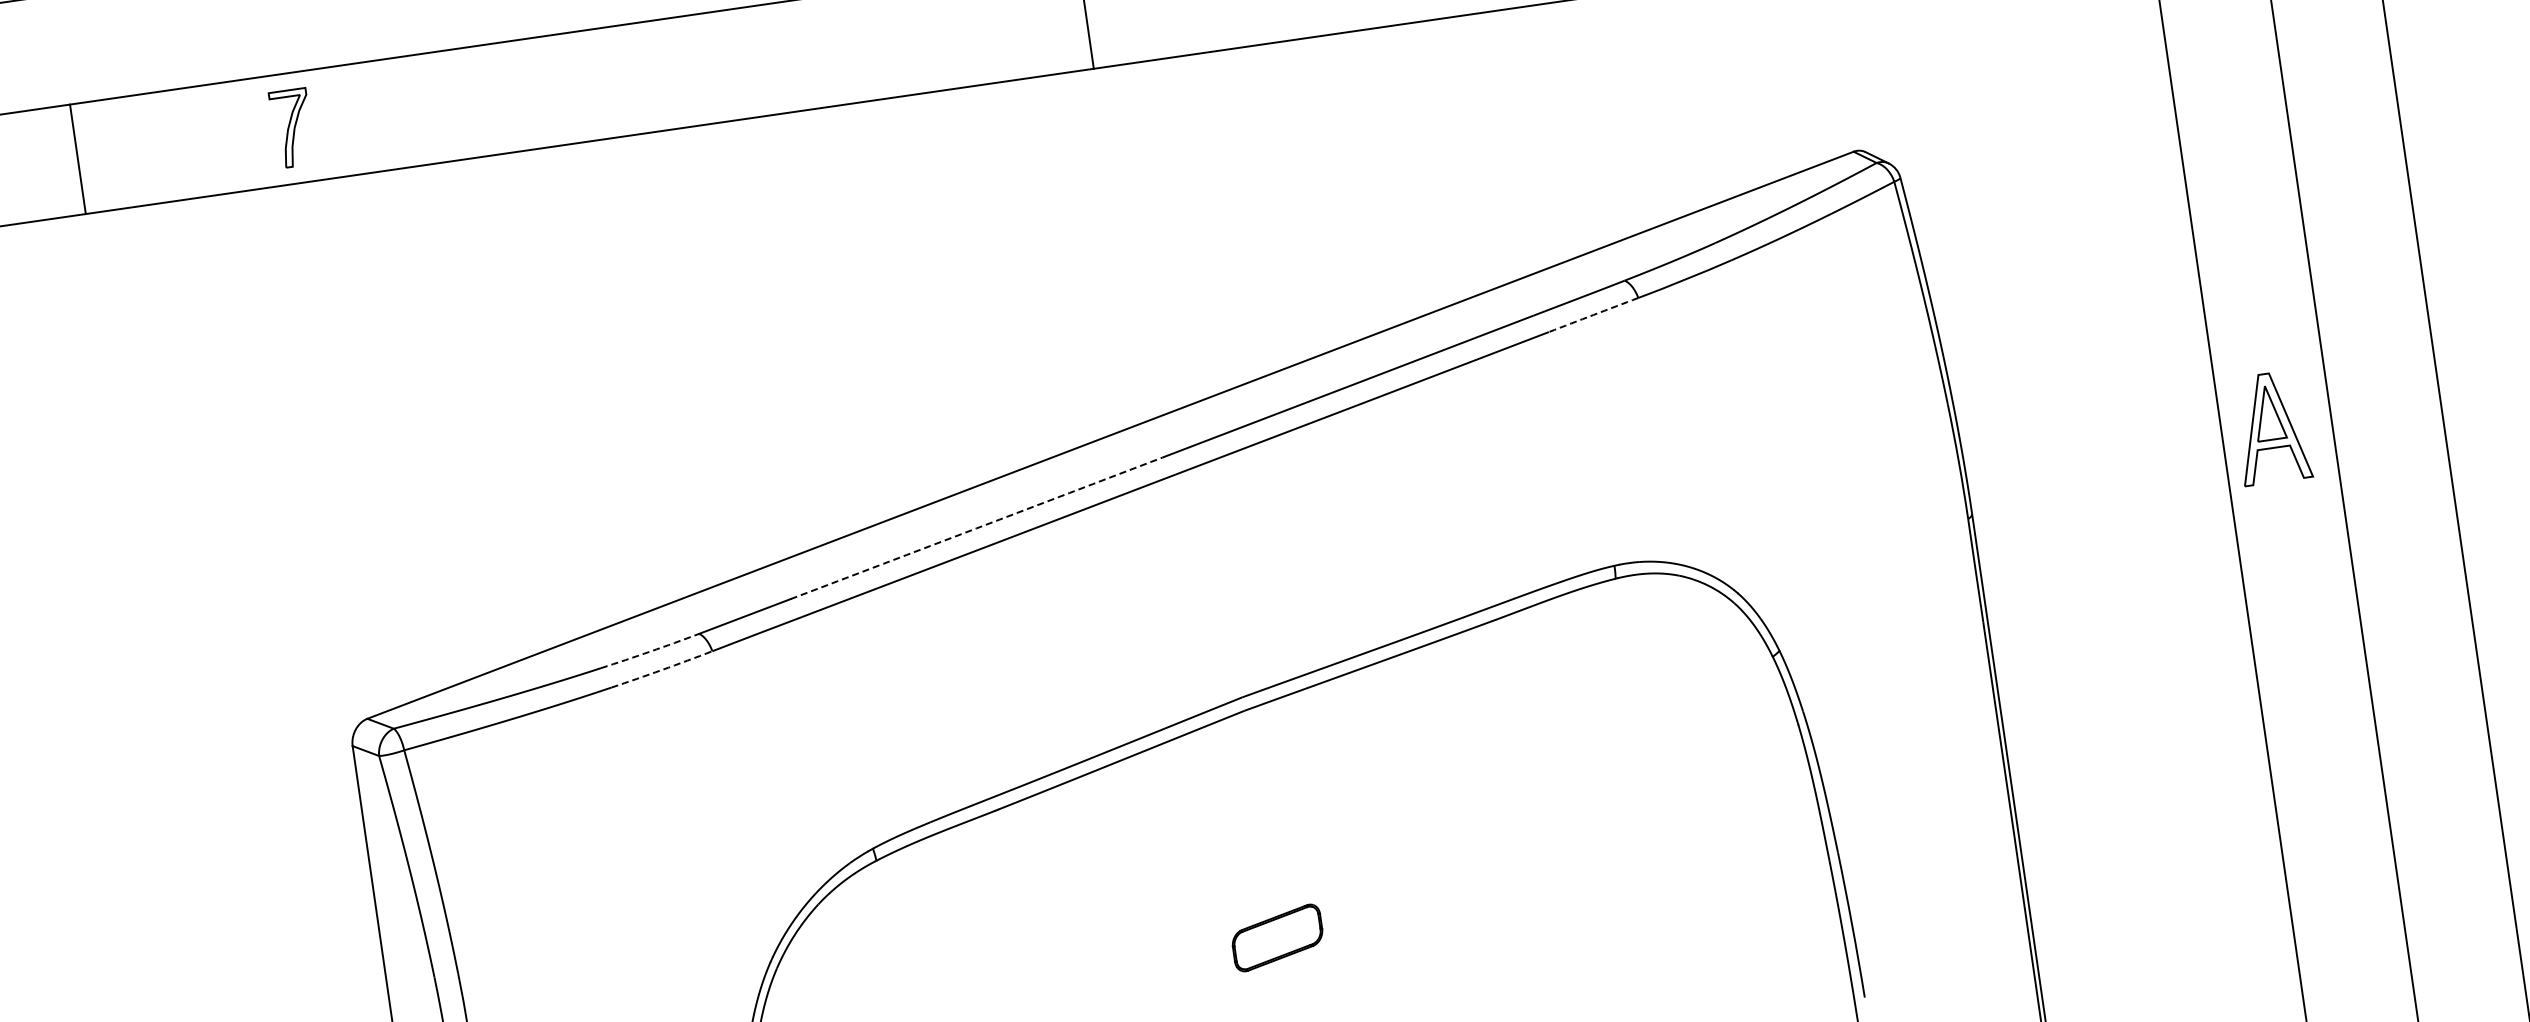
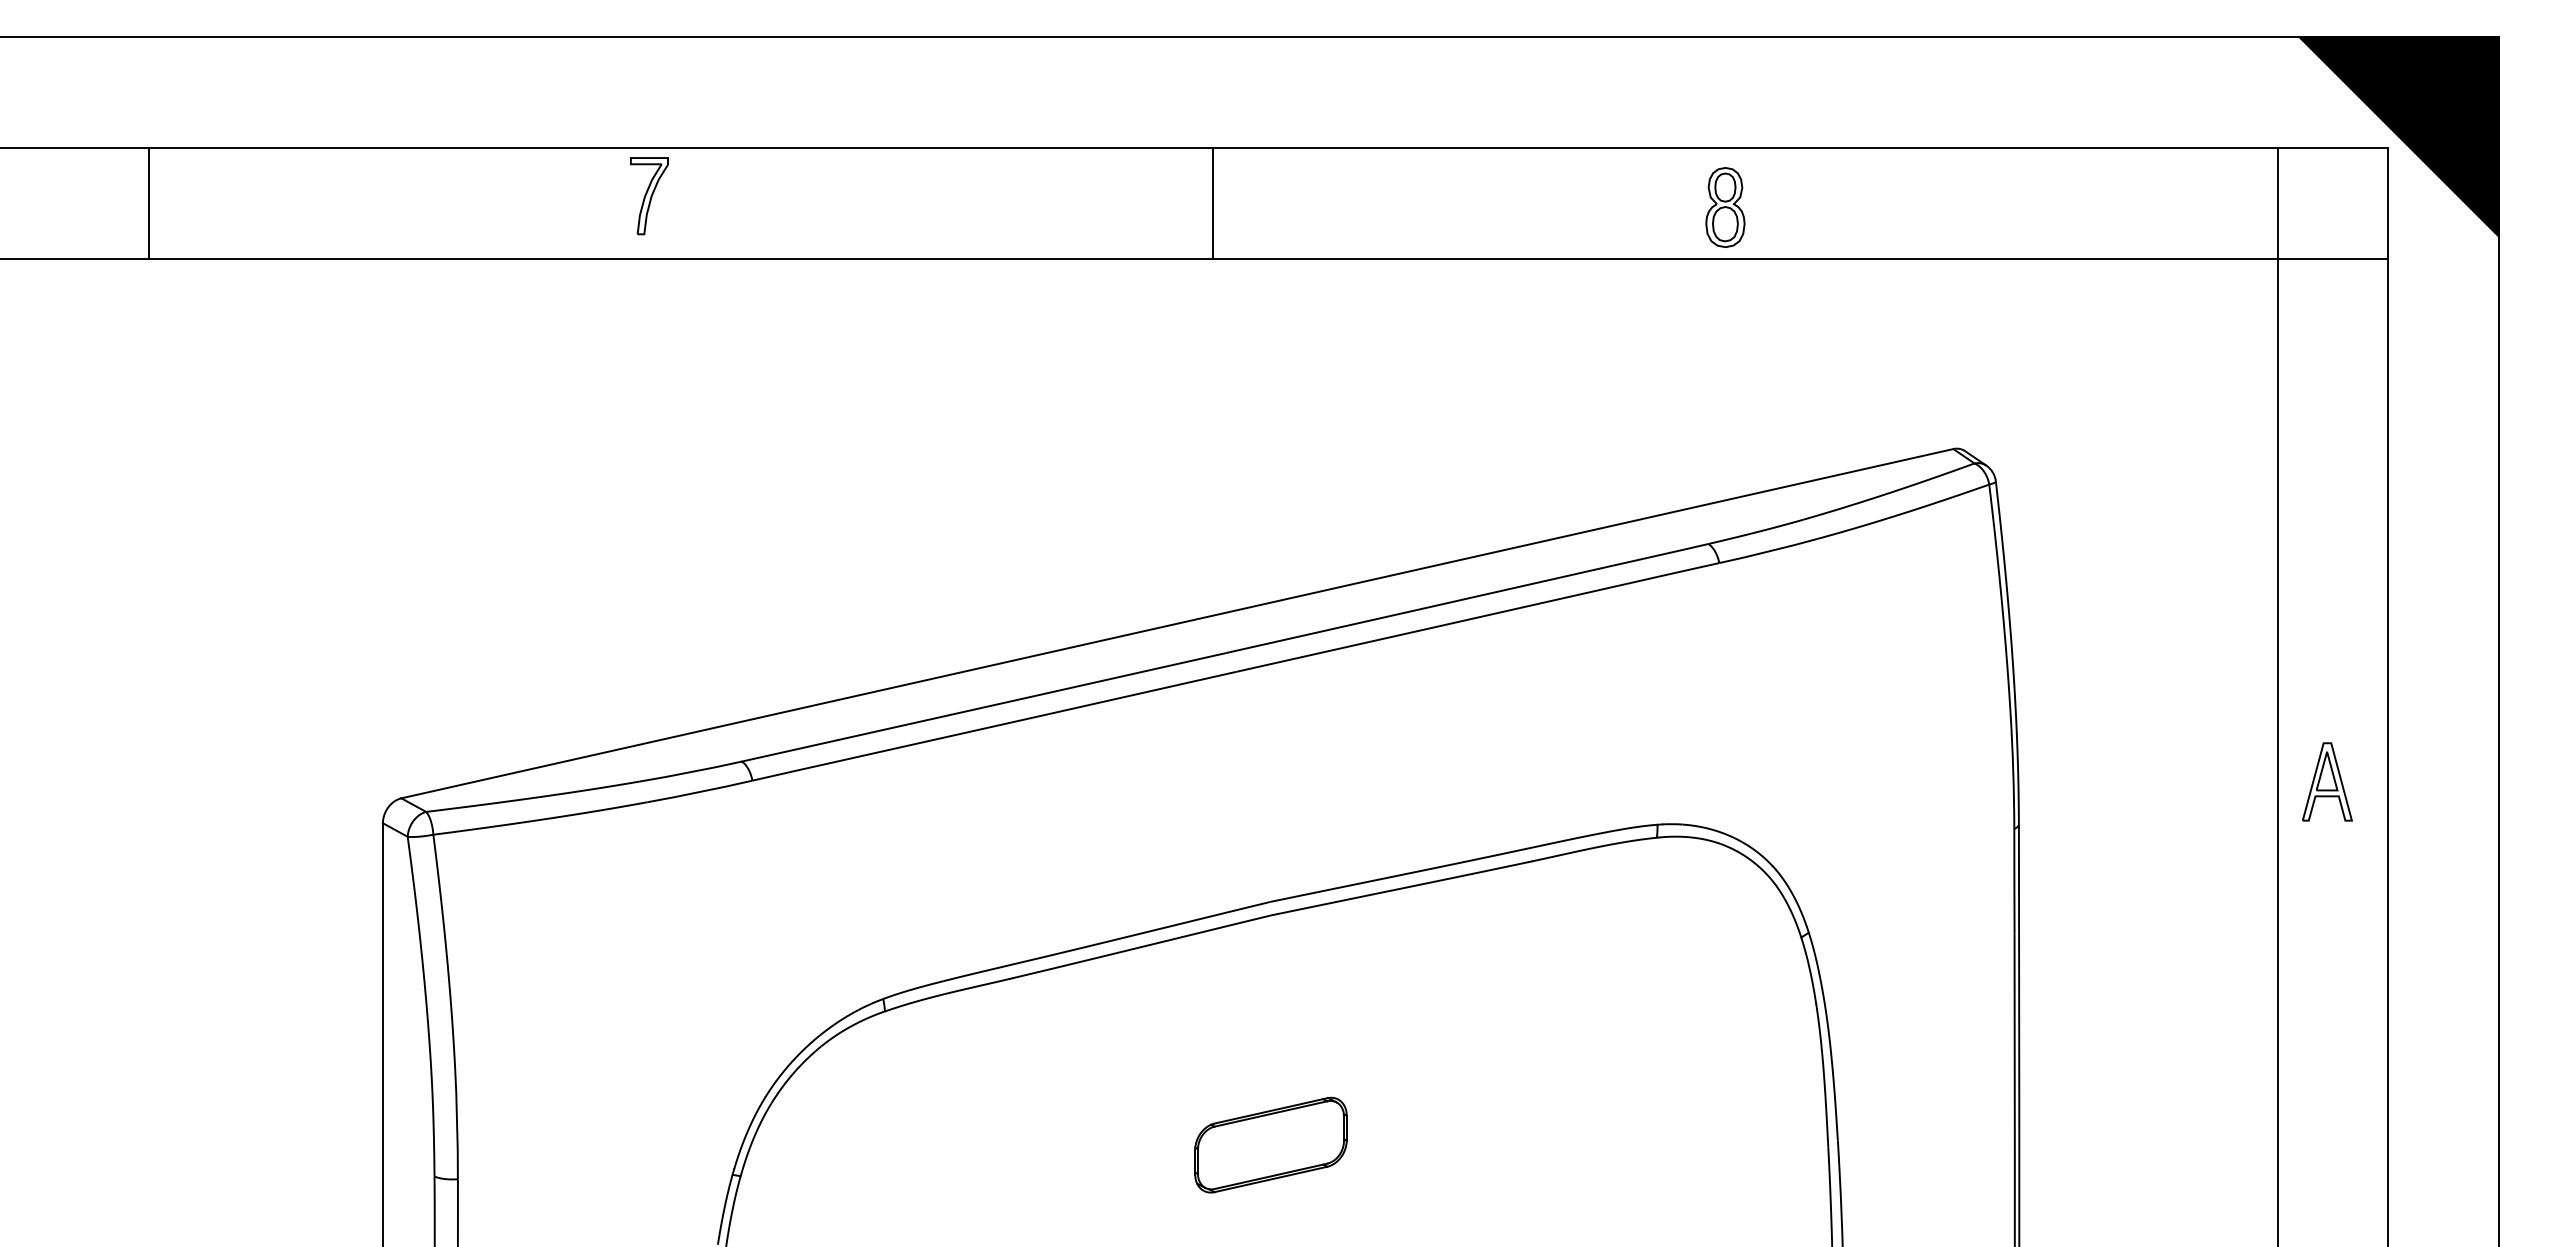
part: (292, 128) -> (649, 196), moved
line: (77, 158) -> (148, 202), moved
arc: (1593, 314) -> (1672, 573), dashed -> solid
part: (2271, 427) -> (2327, 781), size x0.71
arc: (976, 528) -> (1031, 696), dashed -> solid
arc: (649, 652) -> (690, 772), dashed -> solid
arc: (662, 670) -> (700, 792), dashed -> solid
part: (1276, 937) -> (1270, 1144), size x1.67

